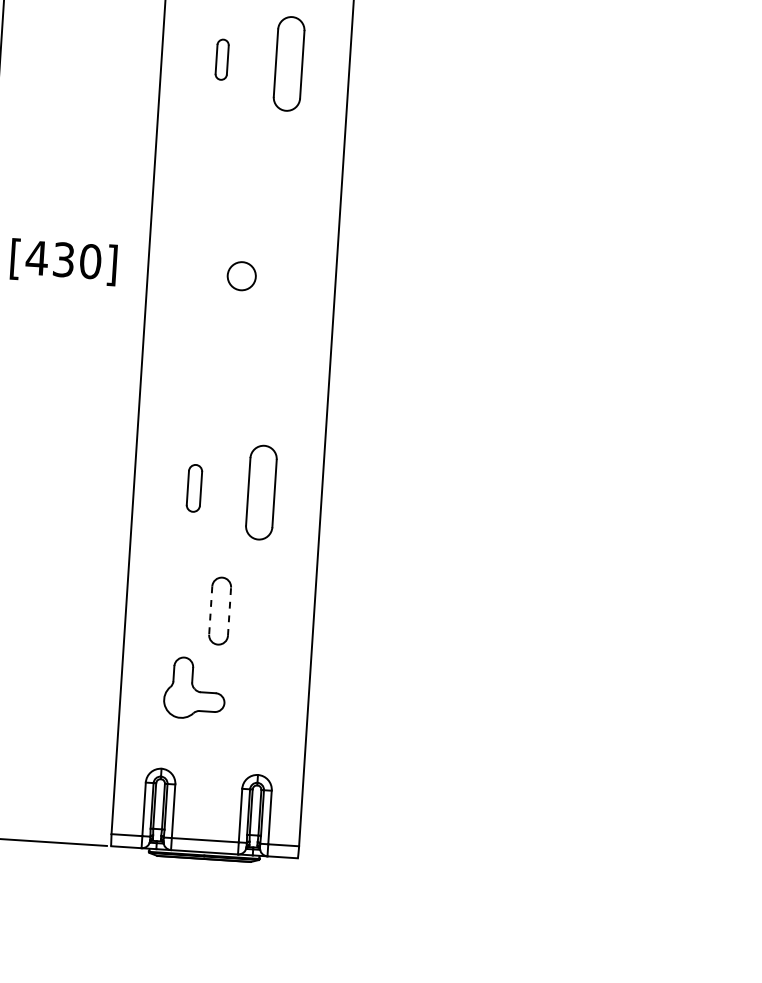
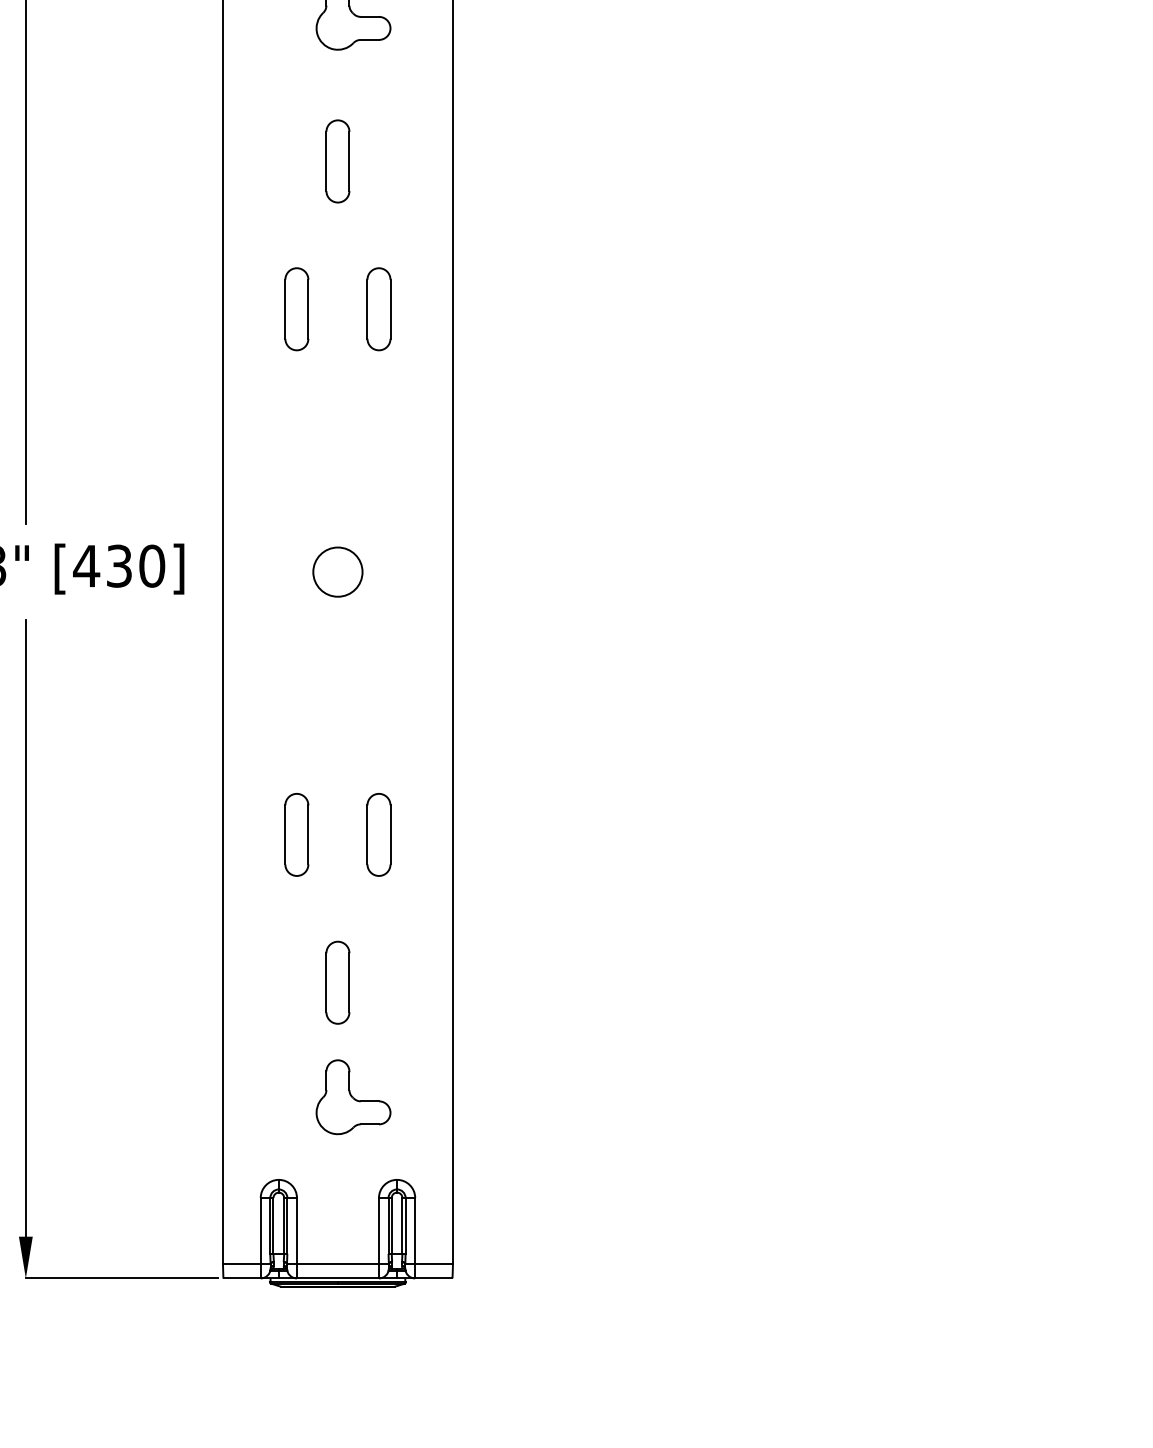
part: (221, 59) -> (296, 309), size x1.67
part: (288, 64) -> (378, 309), size x0.71
circle: (241, 275) -> (337, 571), size x1.43
part: (194, 488) -> (296, 834), size x1.43
part: (261, 492) -> (378, 834), size x0.71
line: (210, 610) -> (326, 982), dashed -> solid
line: (229, 611) -> (349, 982), dashed -> solid
part: (195, 688) -> (353, 1097), moved

